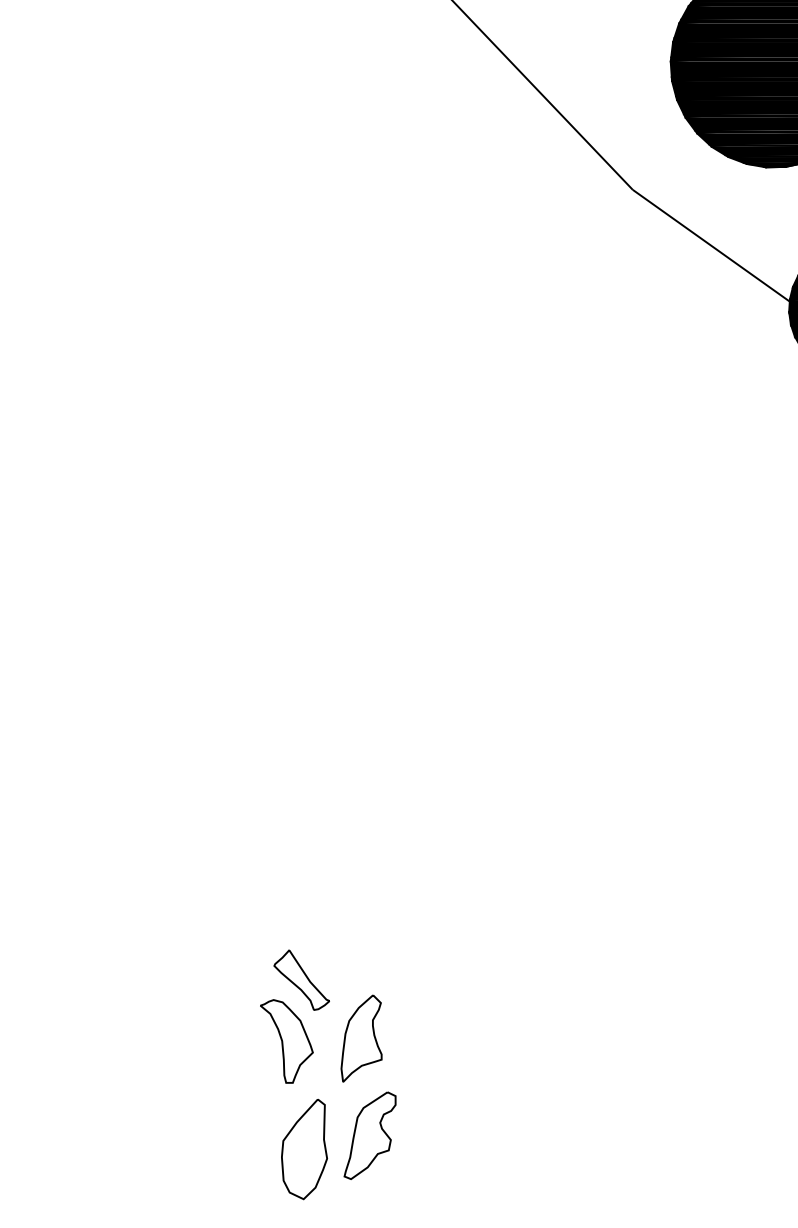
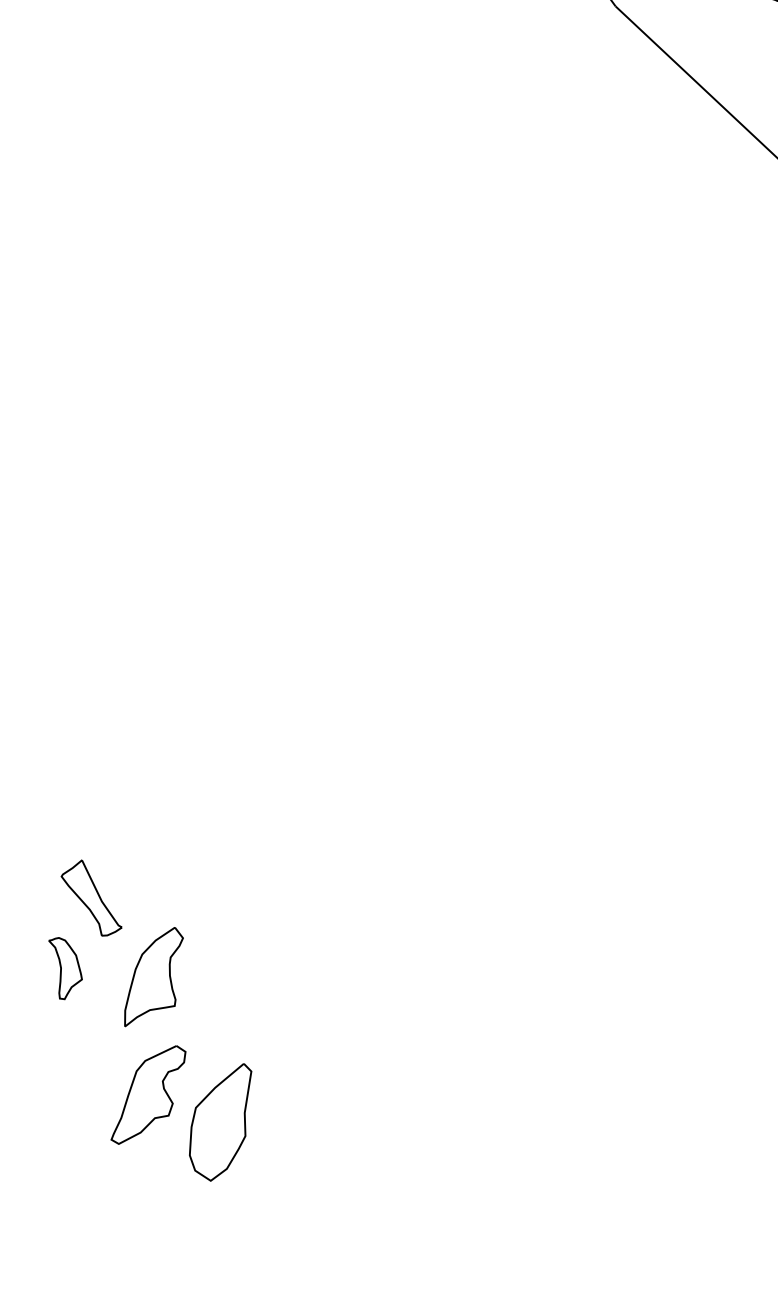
part: (286, 1041) -> (63, 968), size x0.6
part: (304, 1149) -> (219, 1121), moved

